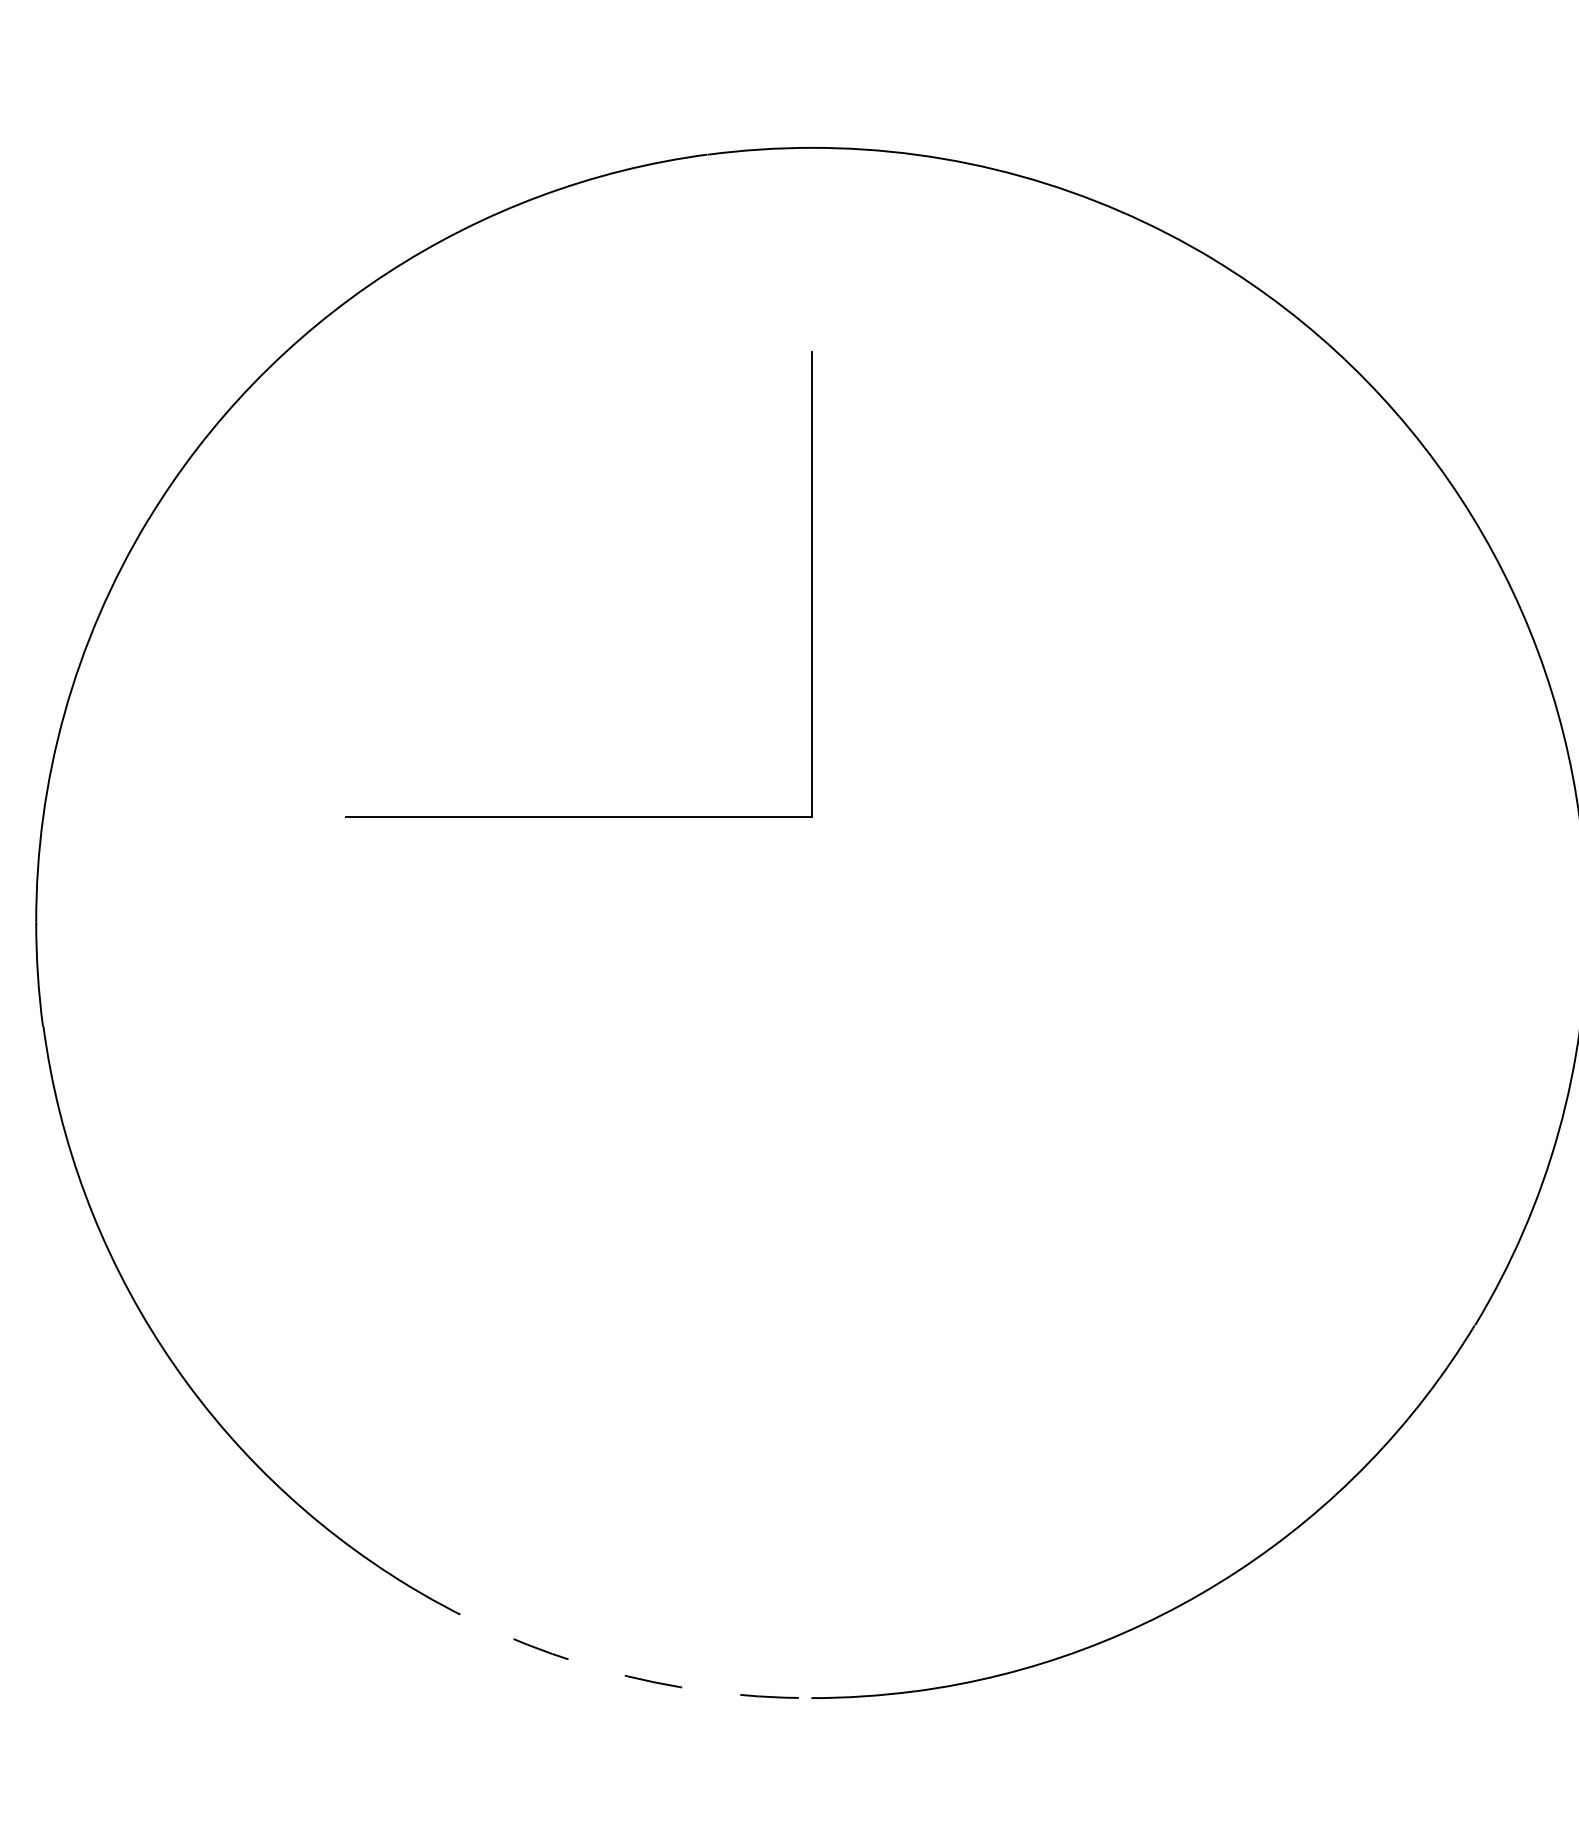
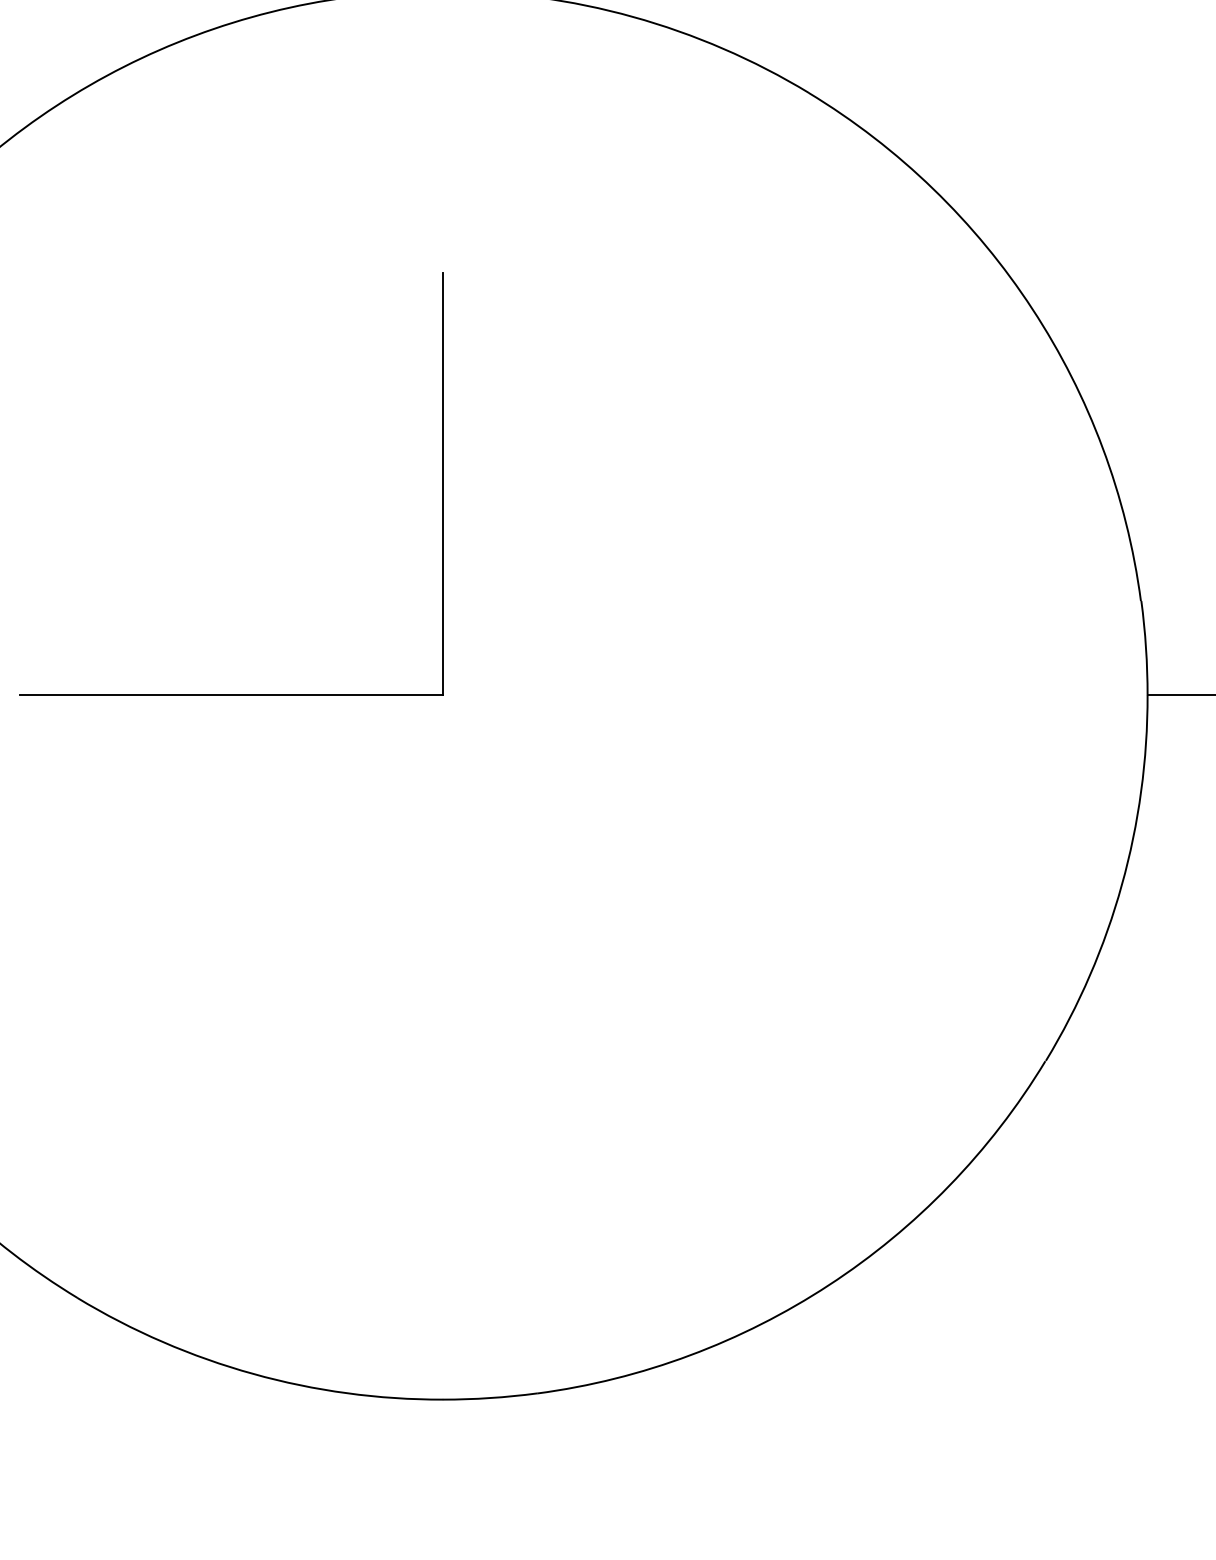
part: (578, 816) -> (231, 694), moved
arc: (602, 1669) -> (253, 1373), dashed -> solid

